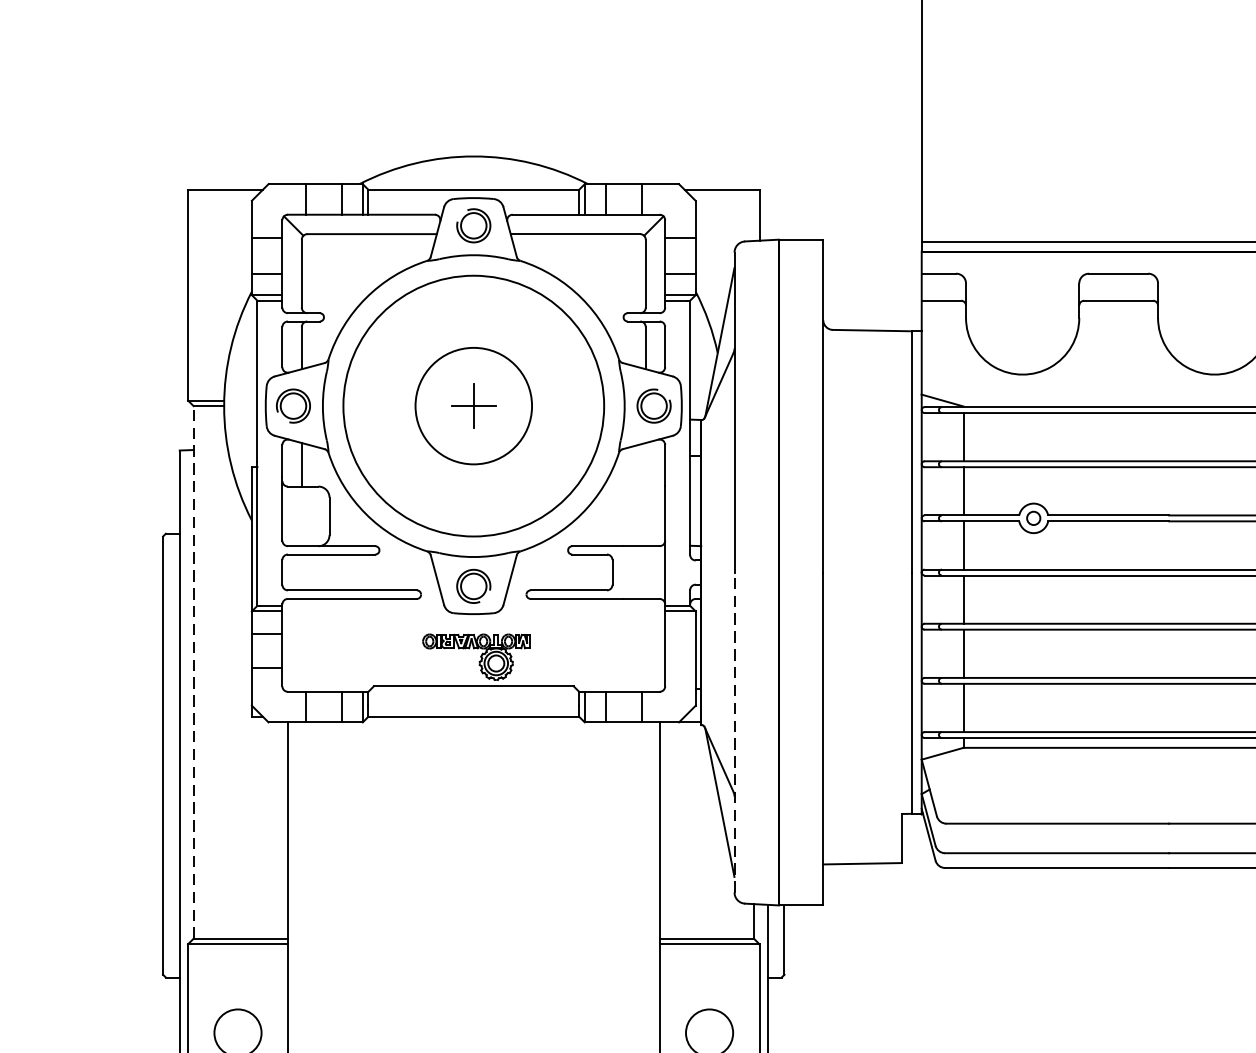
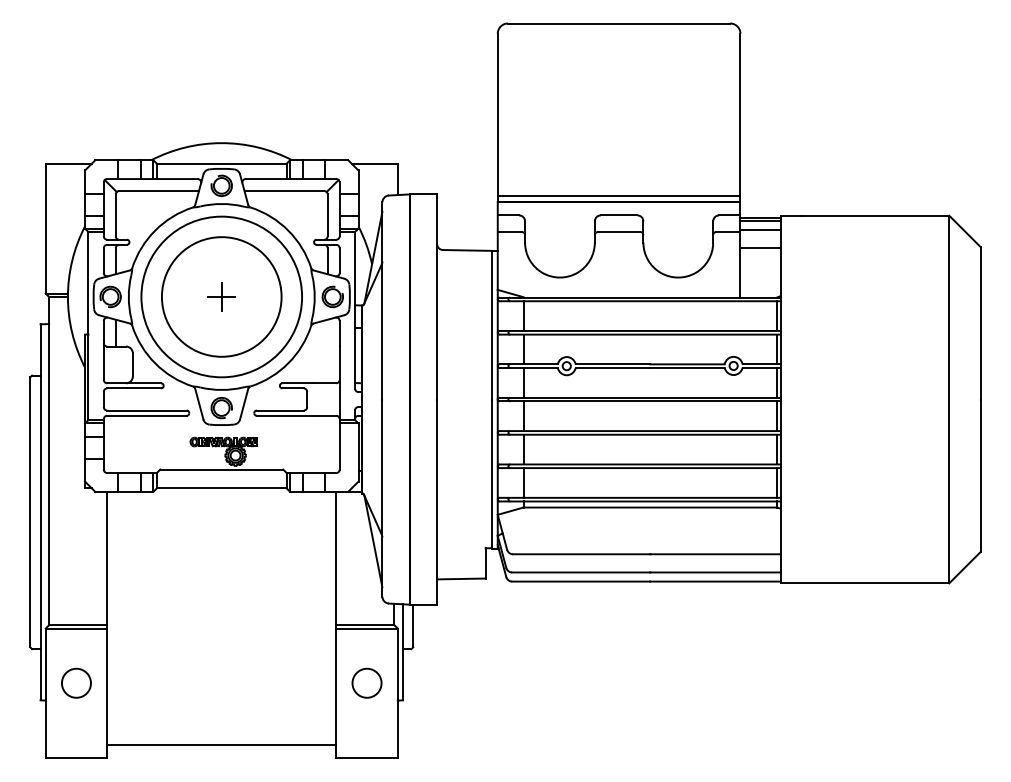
circle: (473, 405) -> (221, 296), size x1.67
line: (194, 671) -> (49, 460), dashed -> solid
line: (734, 733) -> (382, 498), dashed -> solid

